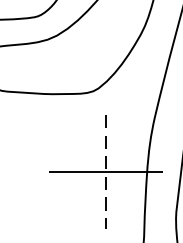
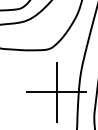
line: (105, 172) -> (56, 92), dashed -> solid

